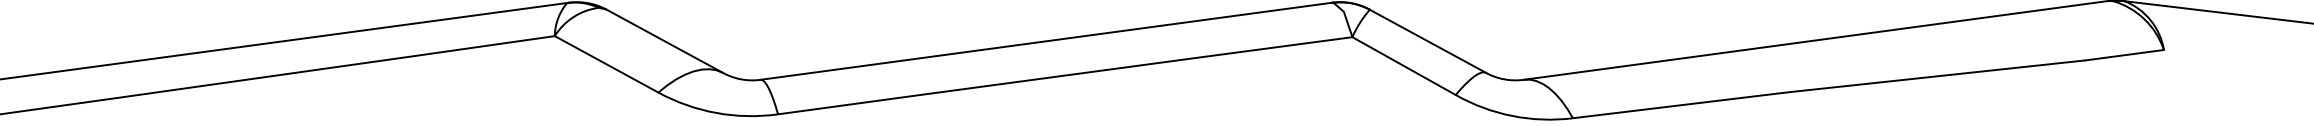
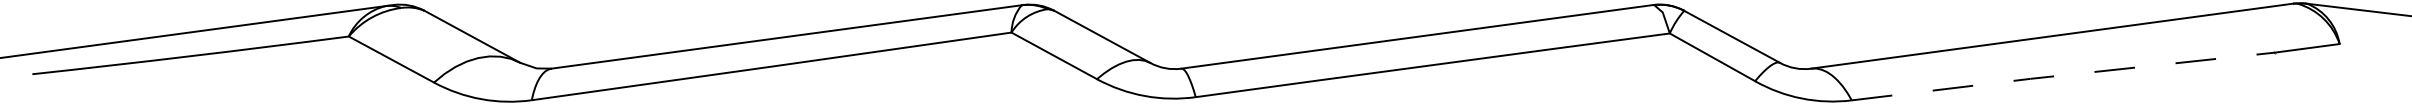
line: (1829, 88) -> (2063, 75), solid -> dashed

